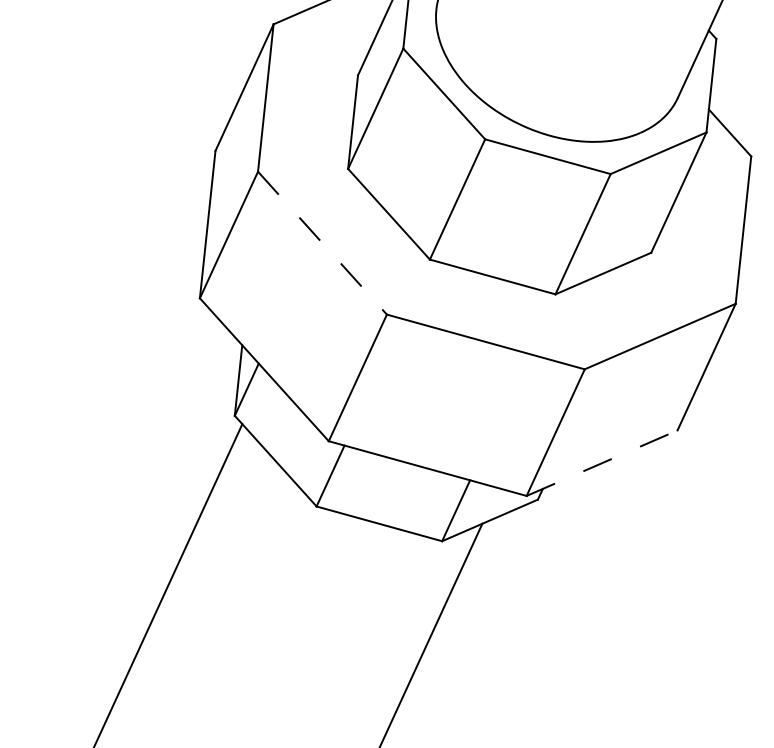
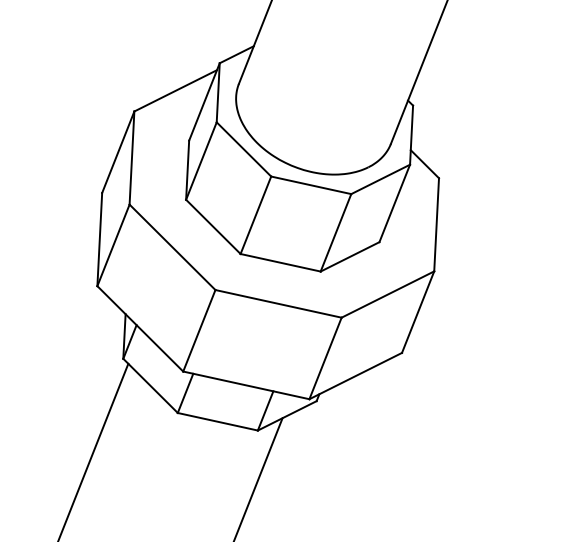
line: (322, 243) -> (172, 247), dashed -> solid
line: (601, 463) -> (355, 376), dashed -> solid

